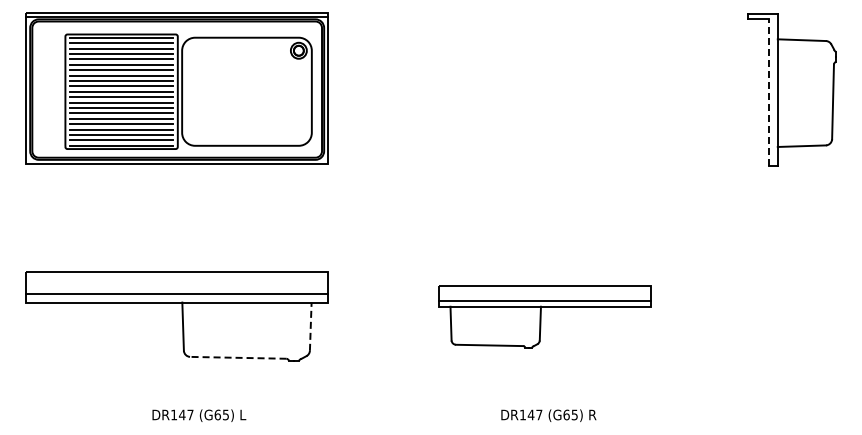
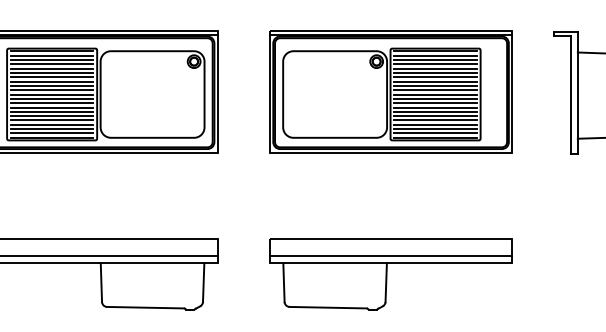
part: (544, 88) -> (390, 91), added
line: (769, 91) -> (571, 94), dashed -> solid
part: (544, 316) -> (390, 274), size x1.43
line: (310, 326) -> (203, 282), dashed -> solid
line: (237, 357) -> (144, 307), dashed -> solid

